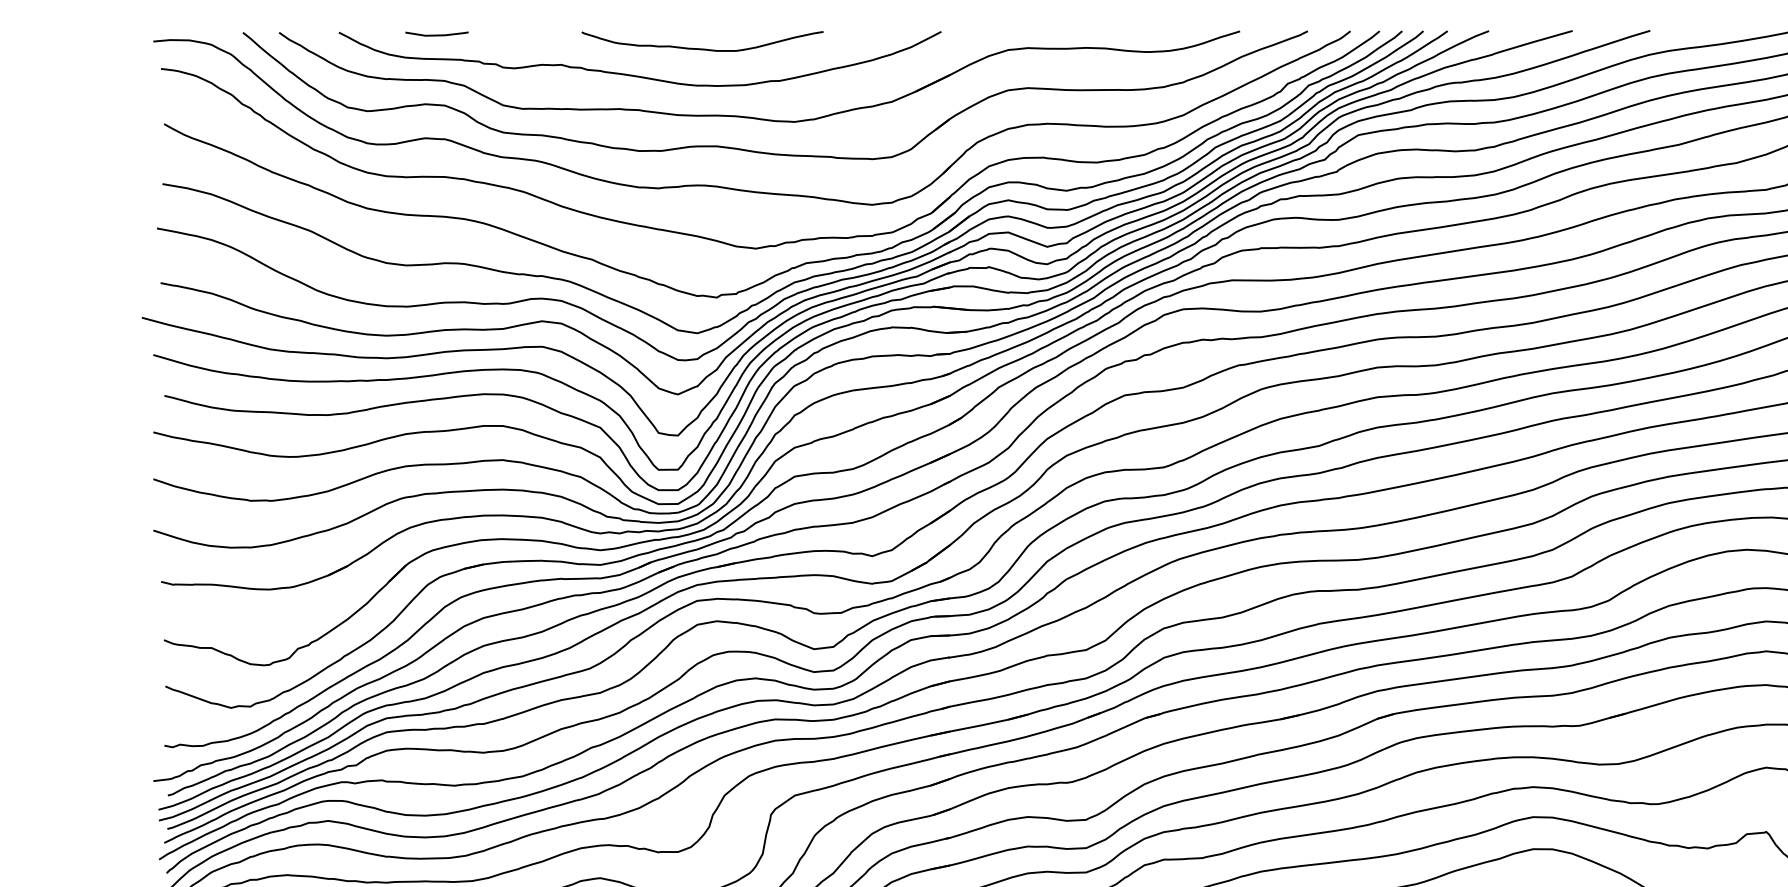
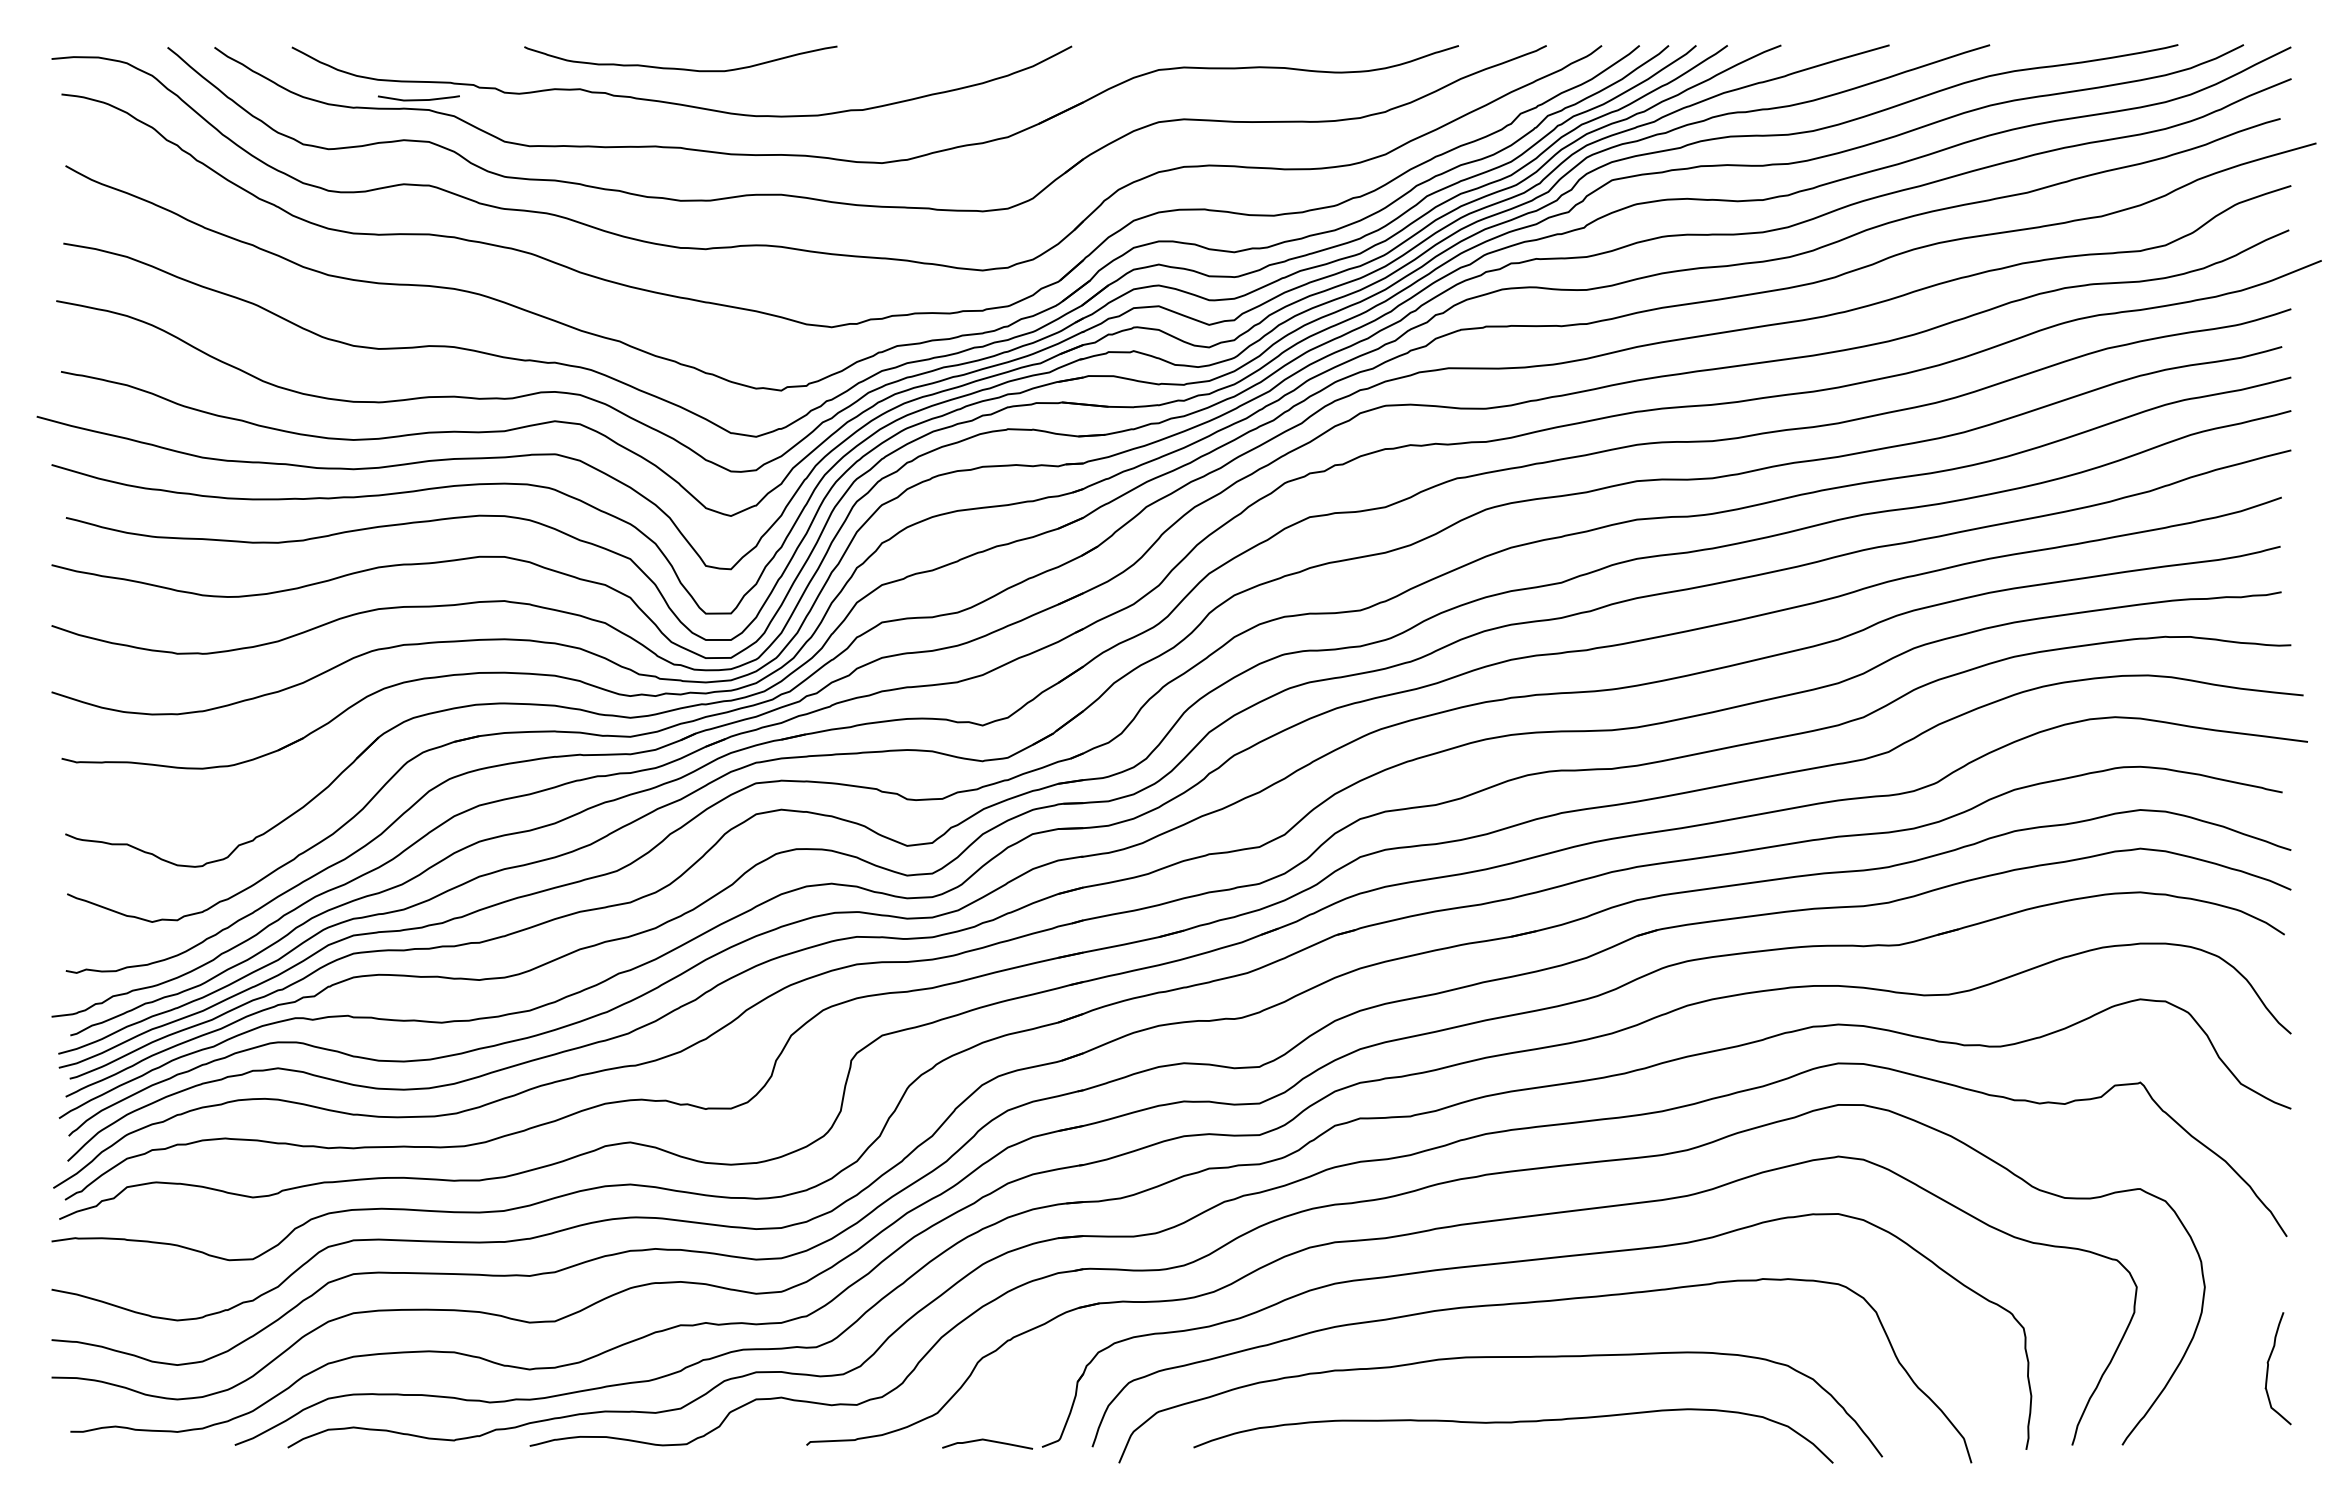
curve: (436, 34) -> (418, 99), moved
curve: (702, 48) -> (680, 68), moved

